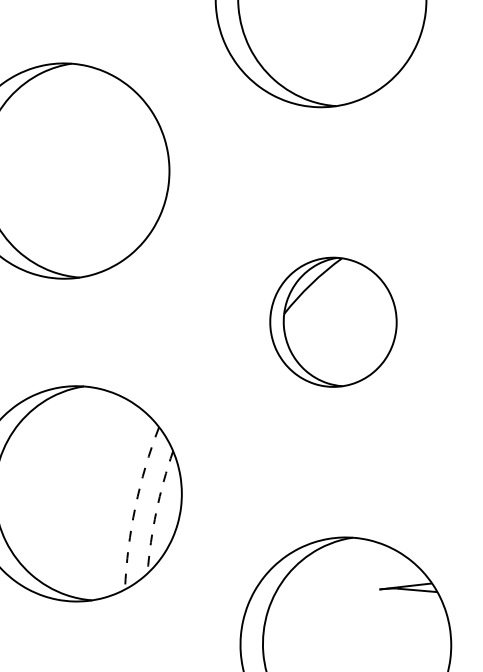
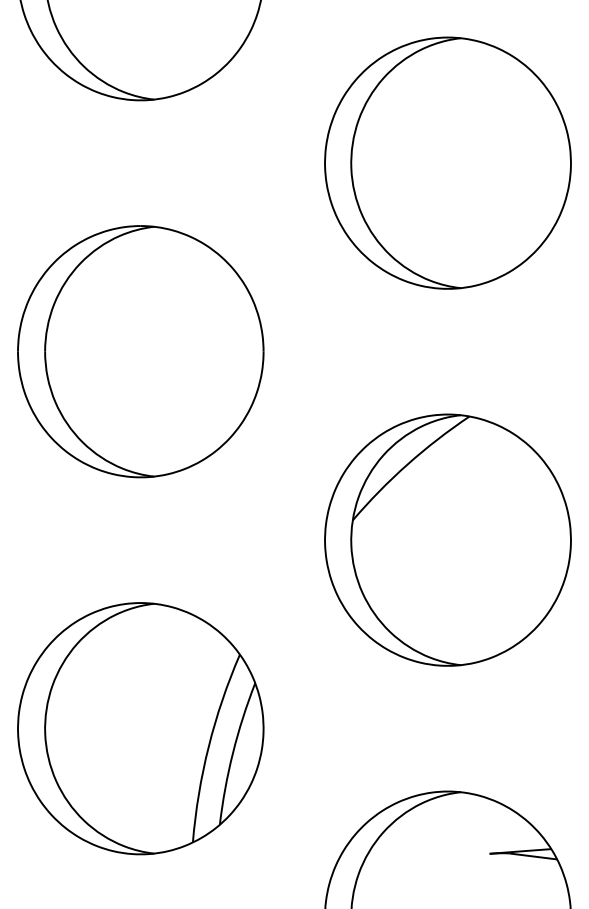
part: (333, 321) -> (447, 539), size x1.67
arc: (135, 506) -> (208, 746), dashed -> solid
arc: (156, 511) -> (233, 752), dashed -> solid

